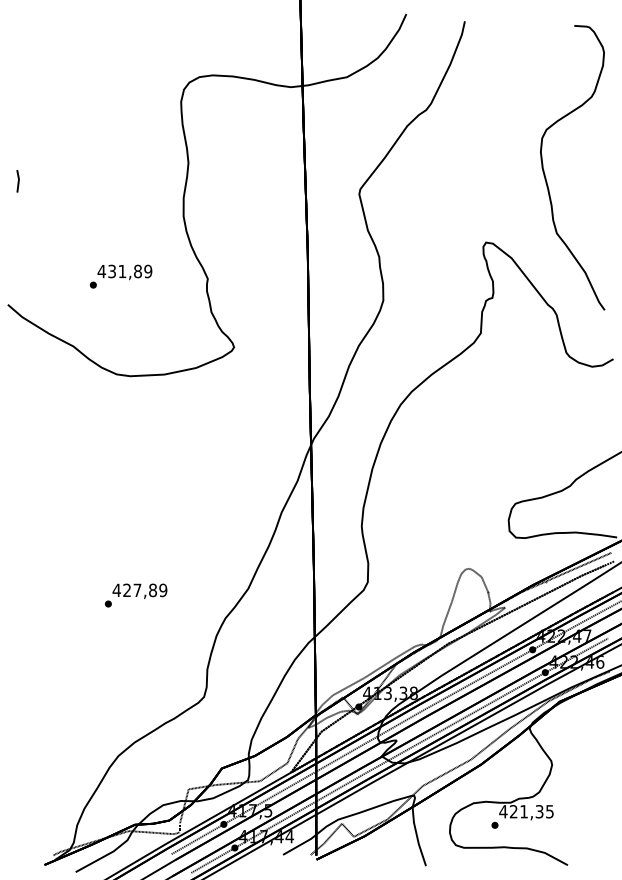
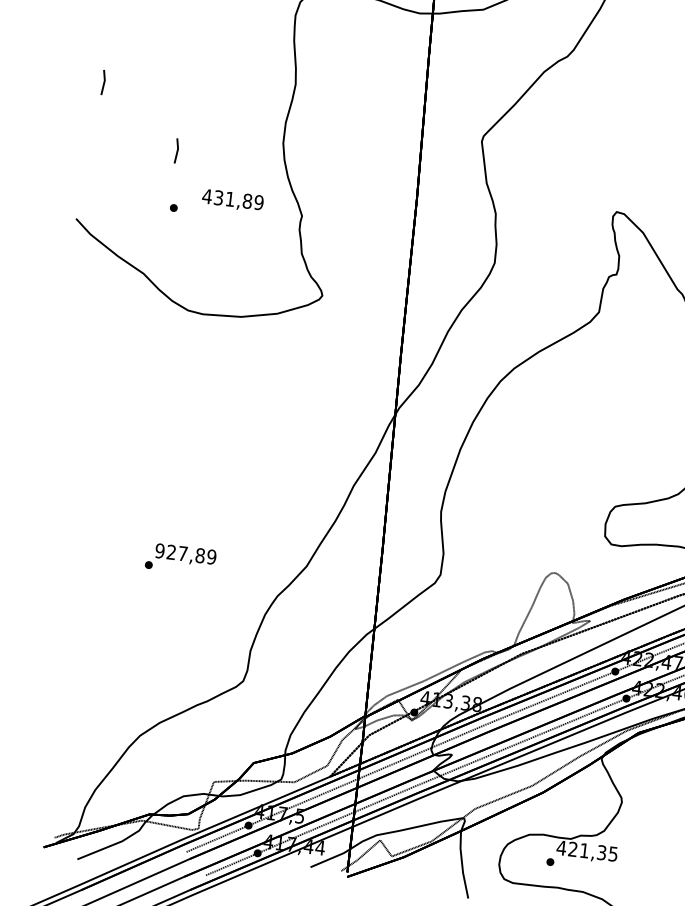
line: (89, 234) -> (176, 151), added
text: (124, 272) -> (232, 200), moved
text: (116, 590) -> (159, 551), 427,89 -> 927,89

